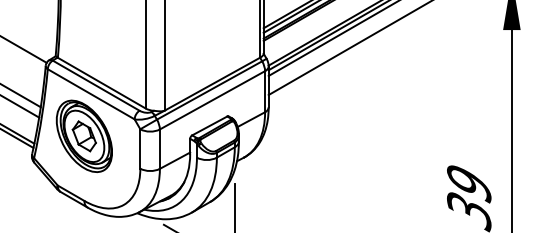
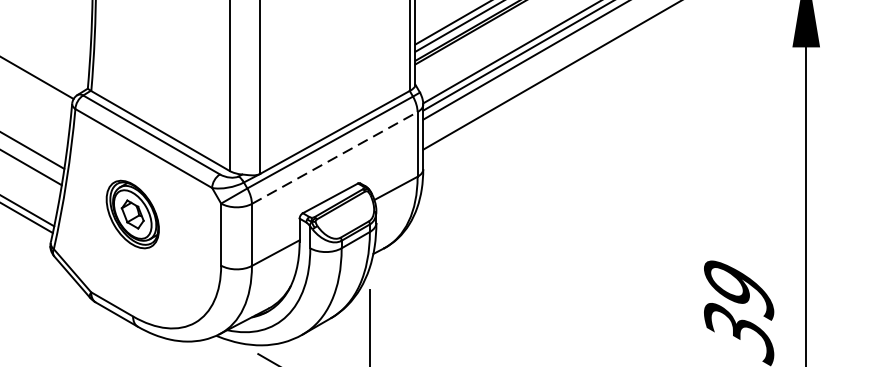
line: (212, 100) -> (334, 158), solid -> dashed
part: (83, 135) -> (131, 213), size x0.6

